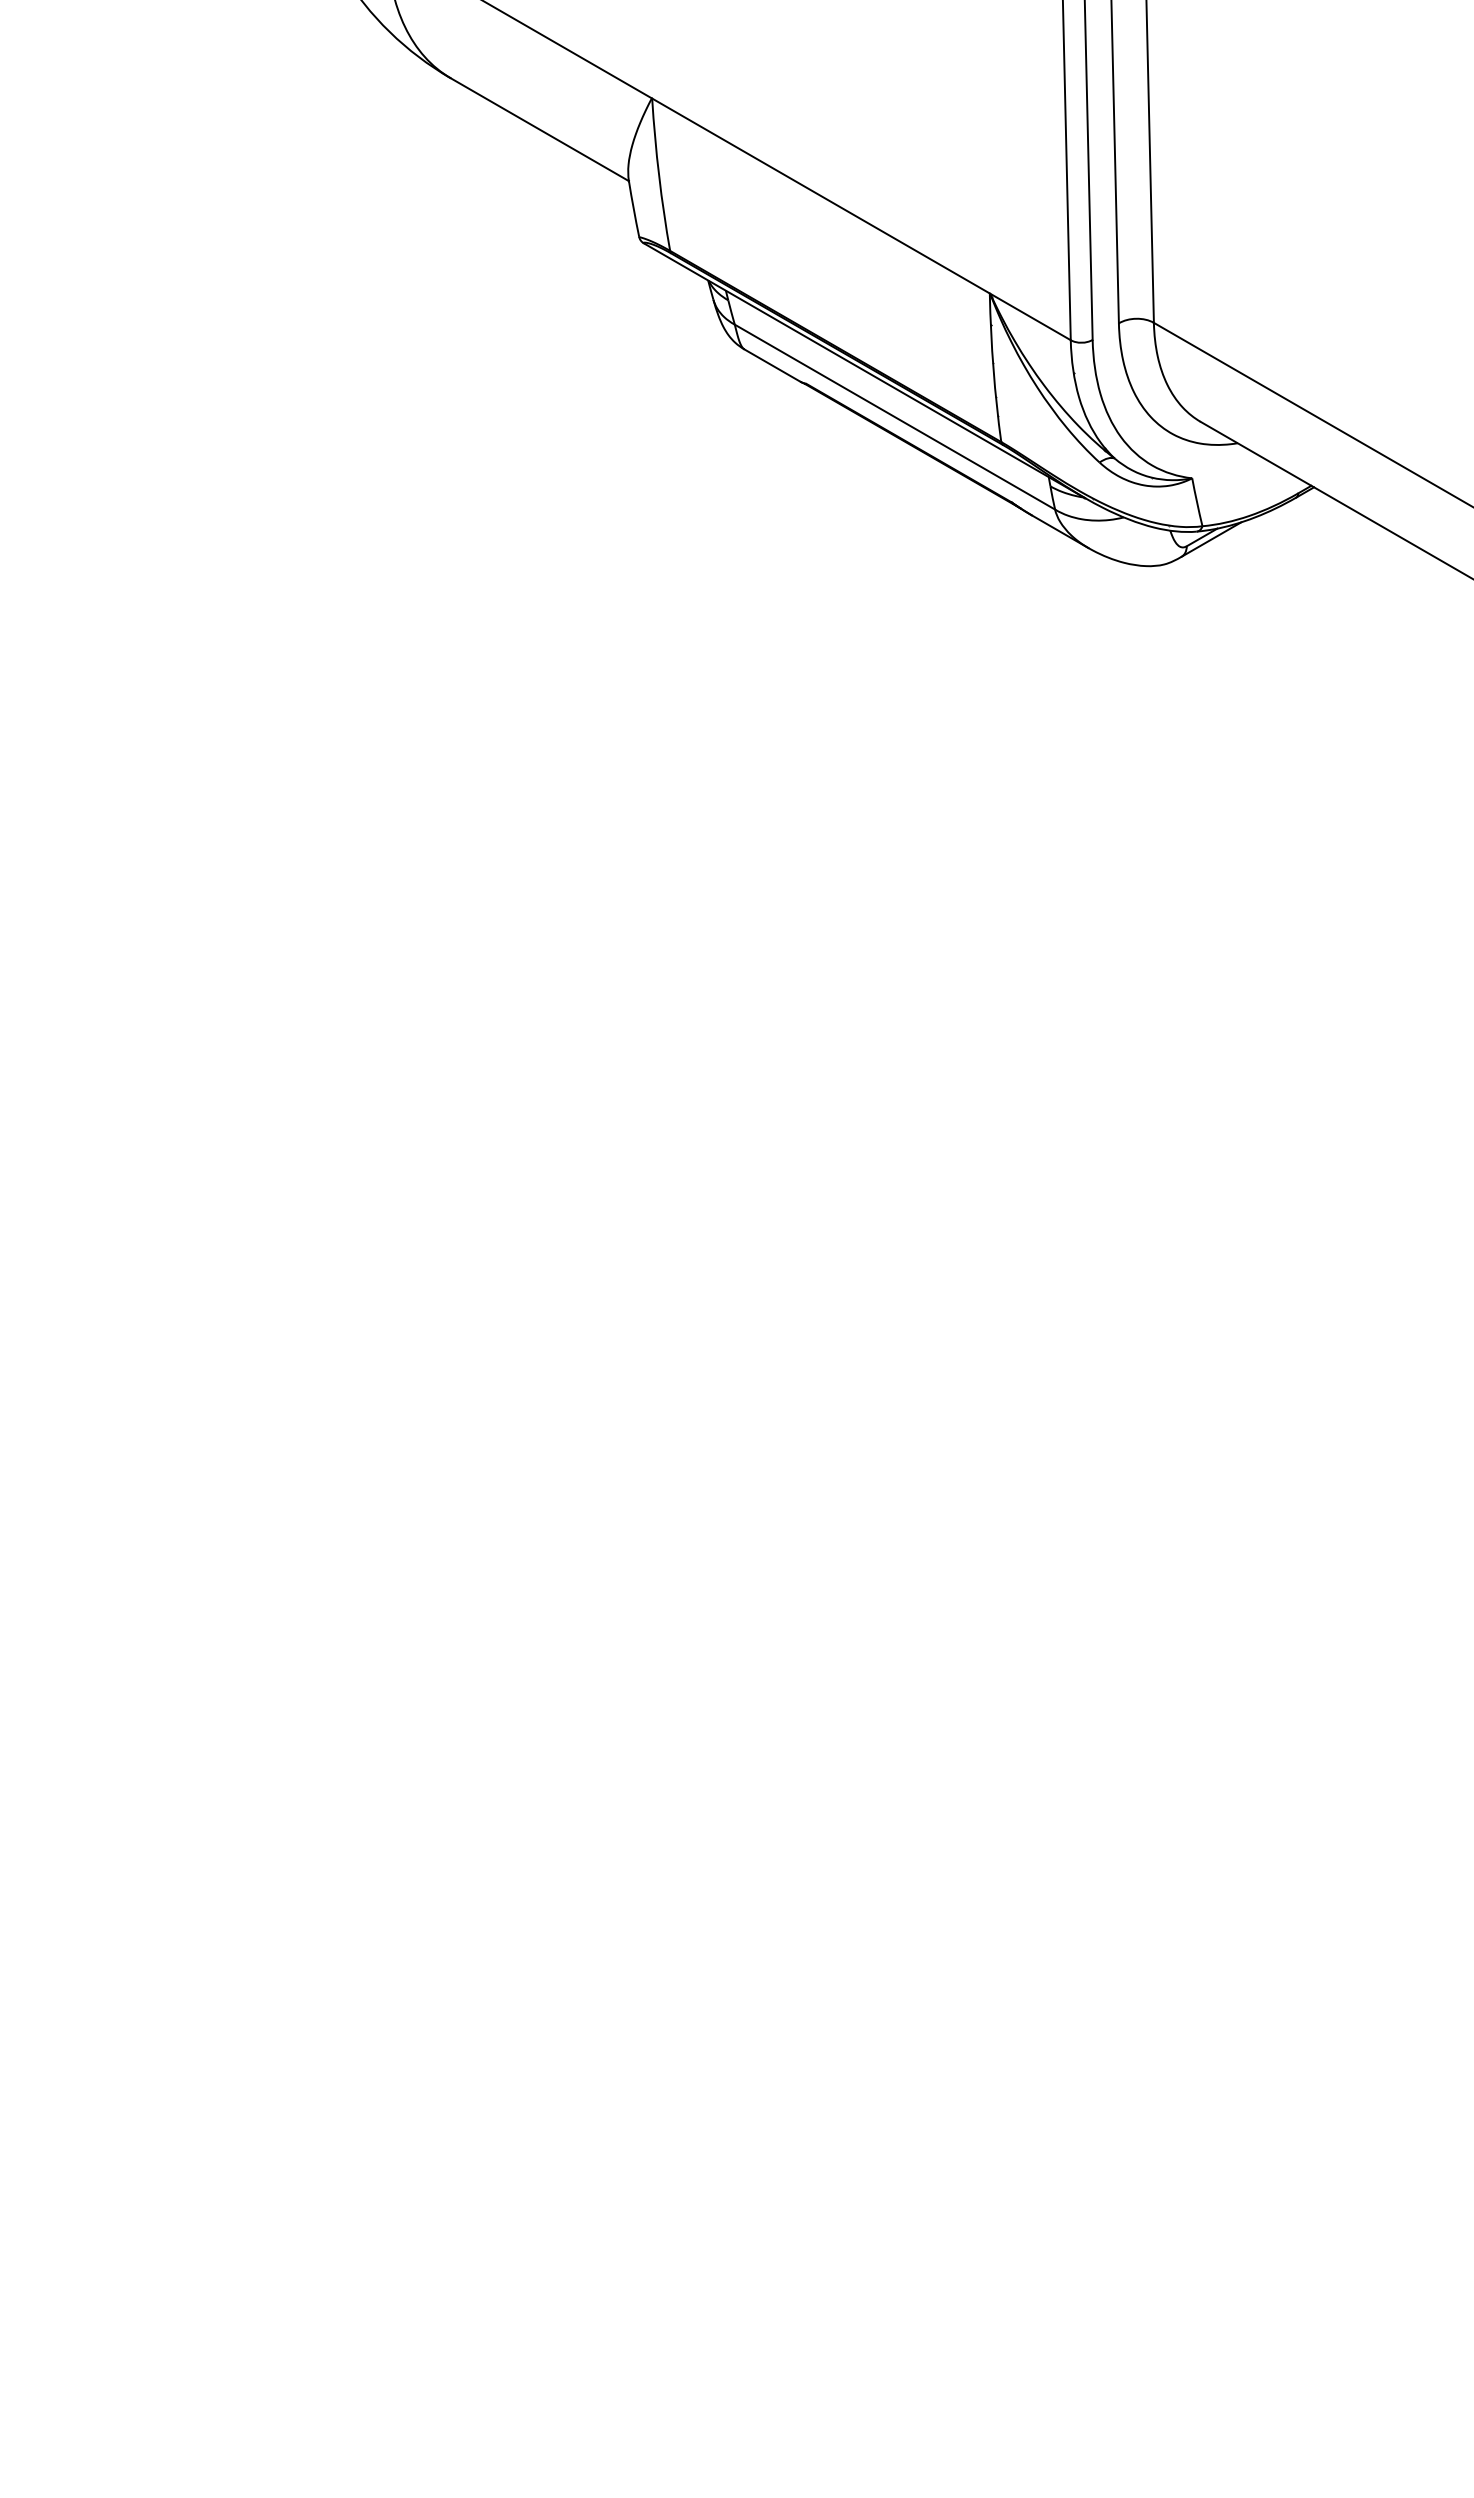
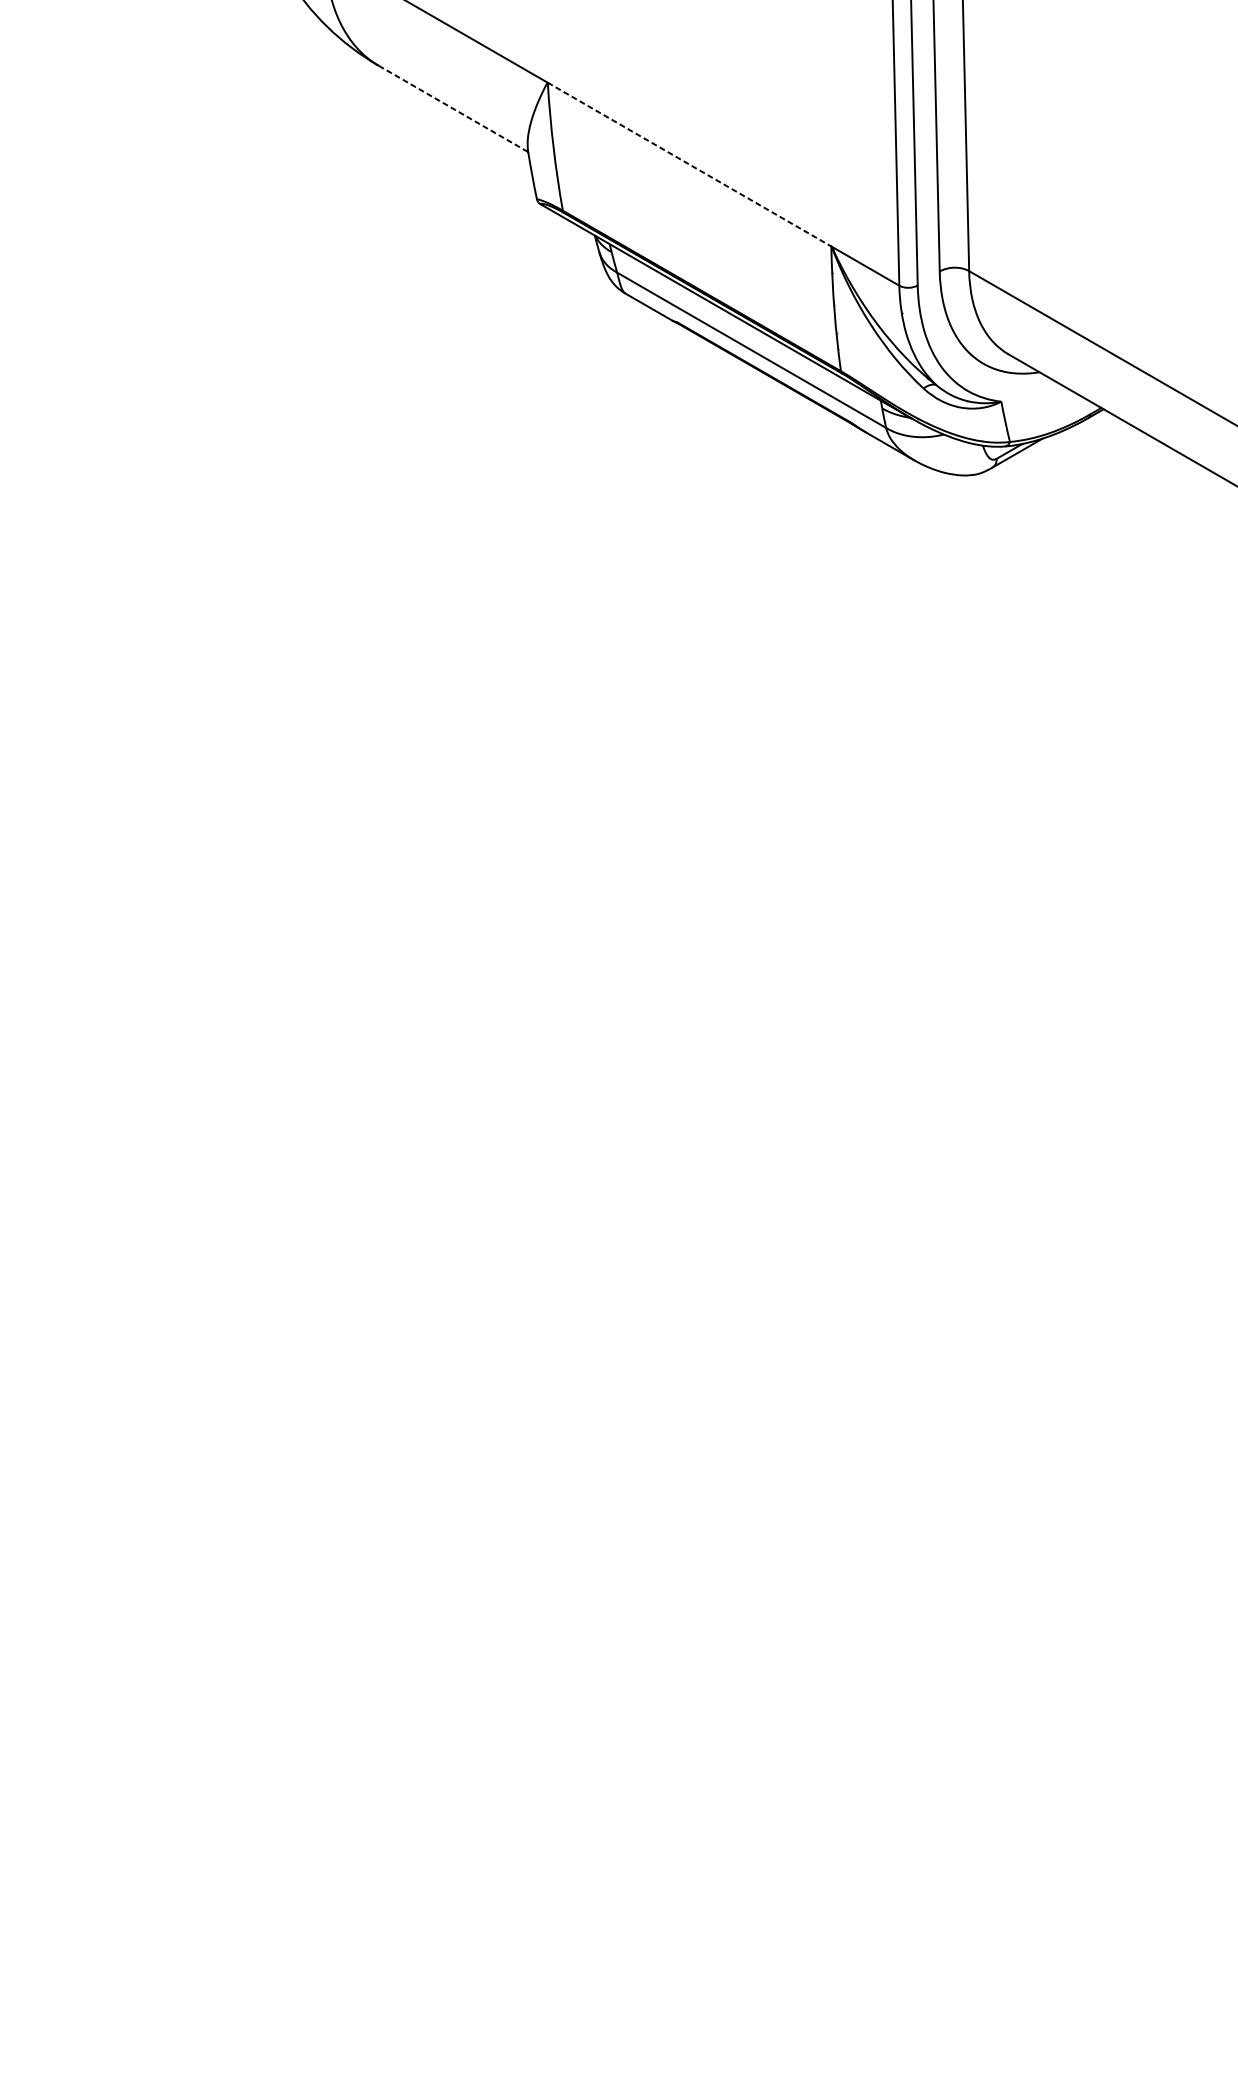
line: (539, 129) -> (453, 108), solid -> dashed
line: (821, 196) -> (689, 165), solid -> dashed

